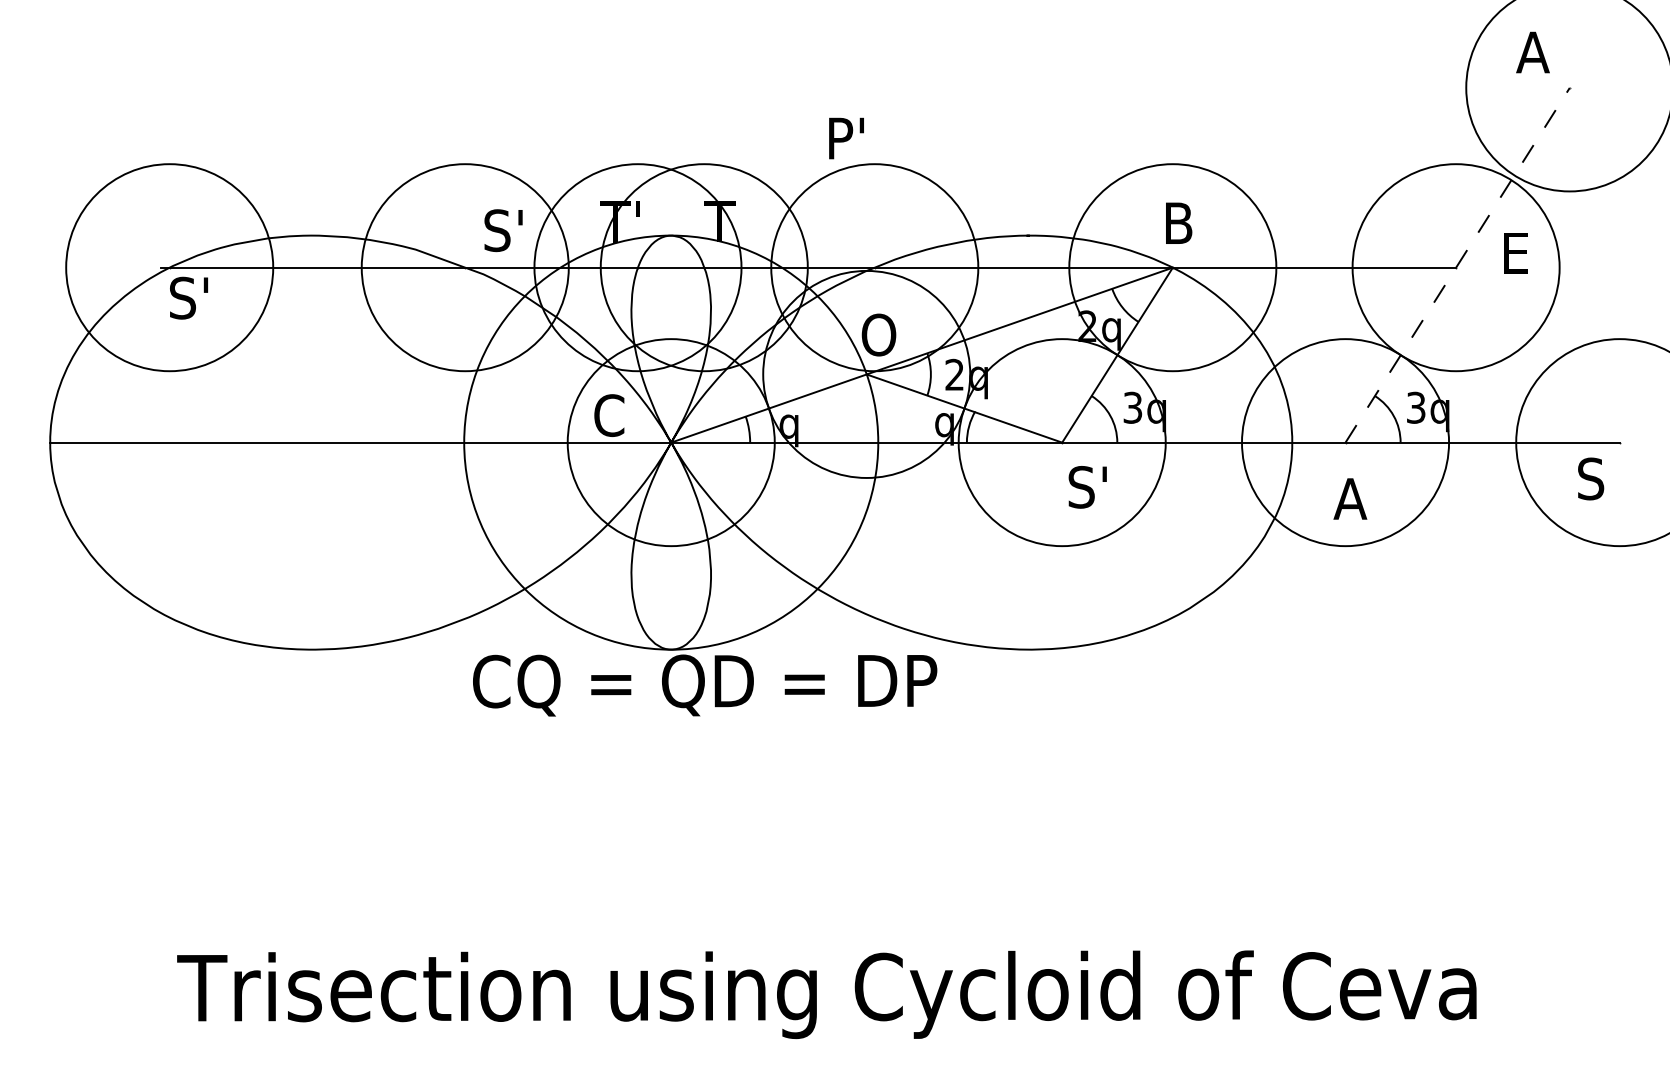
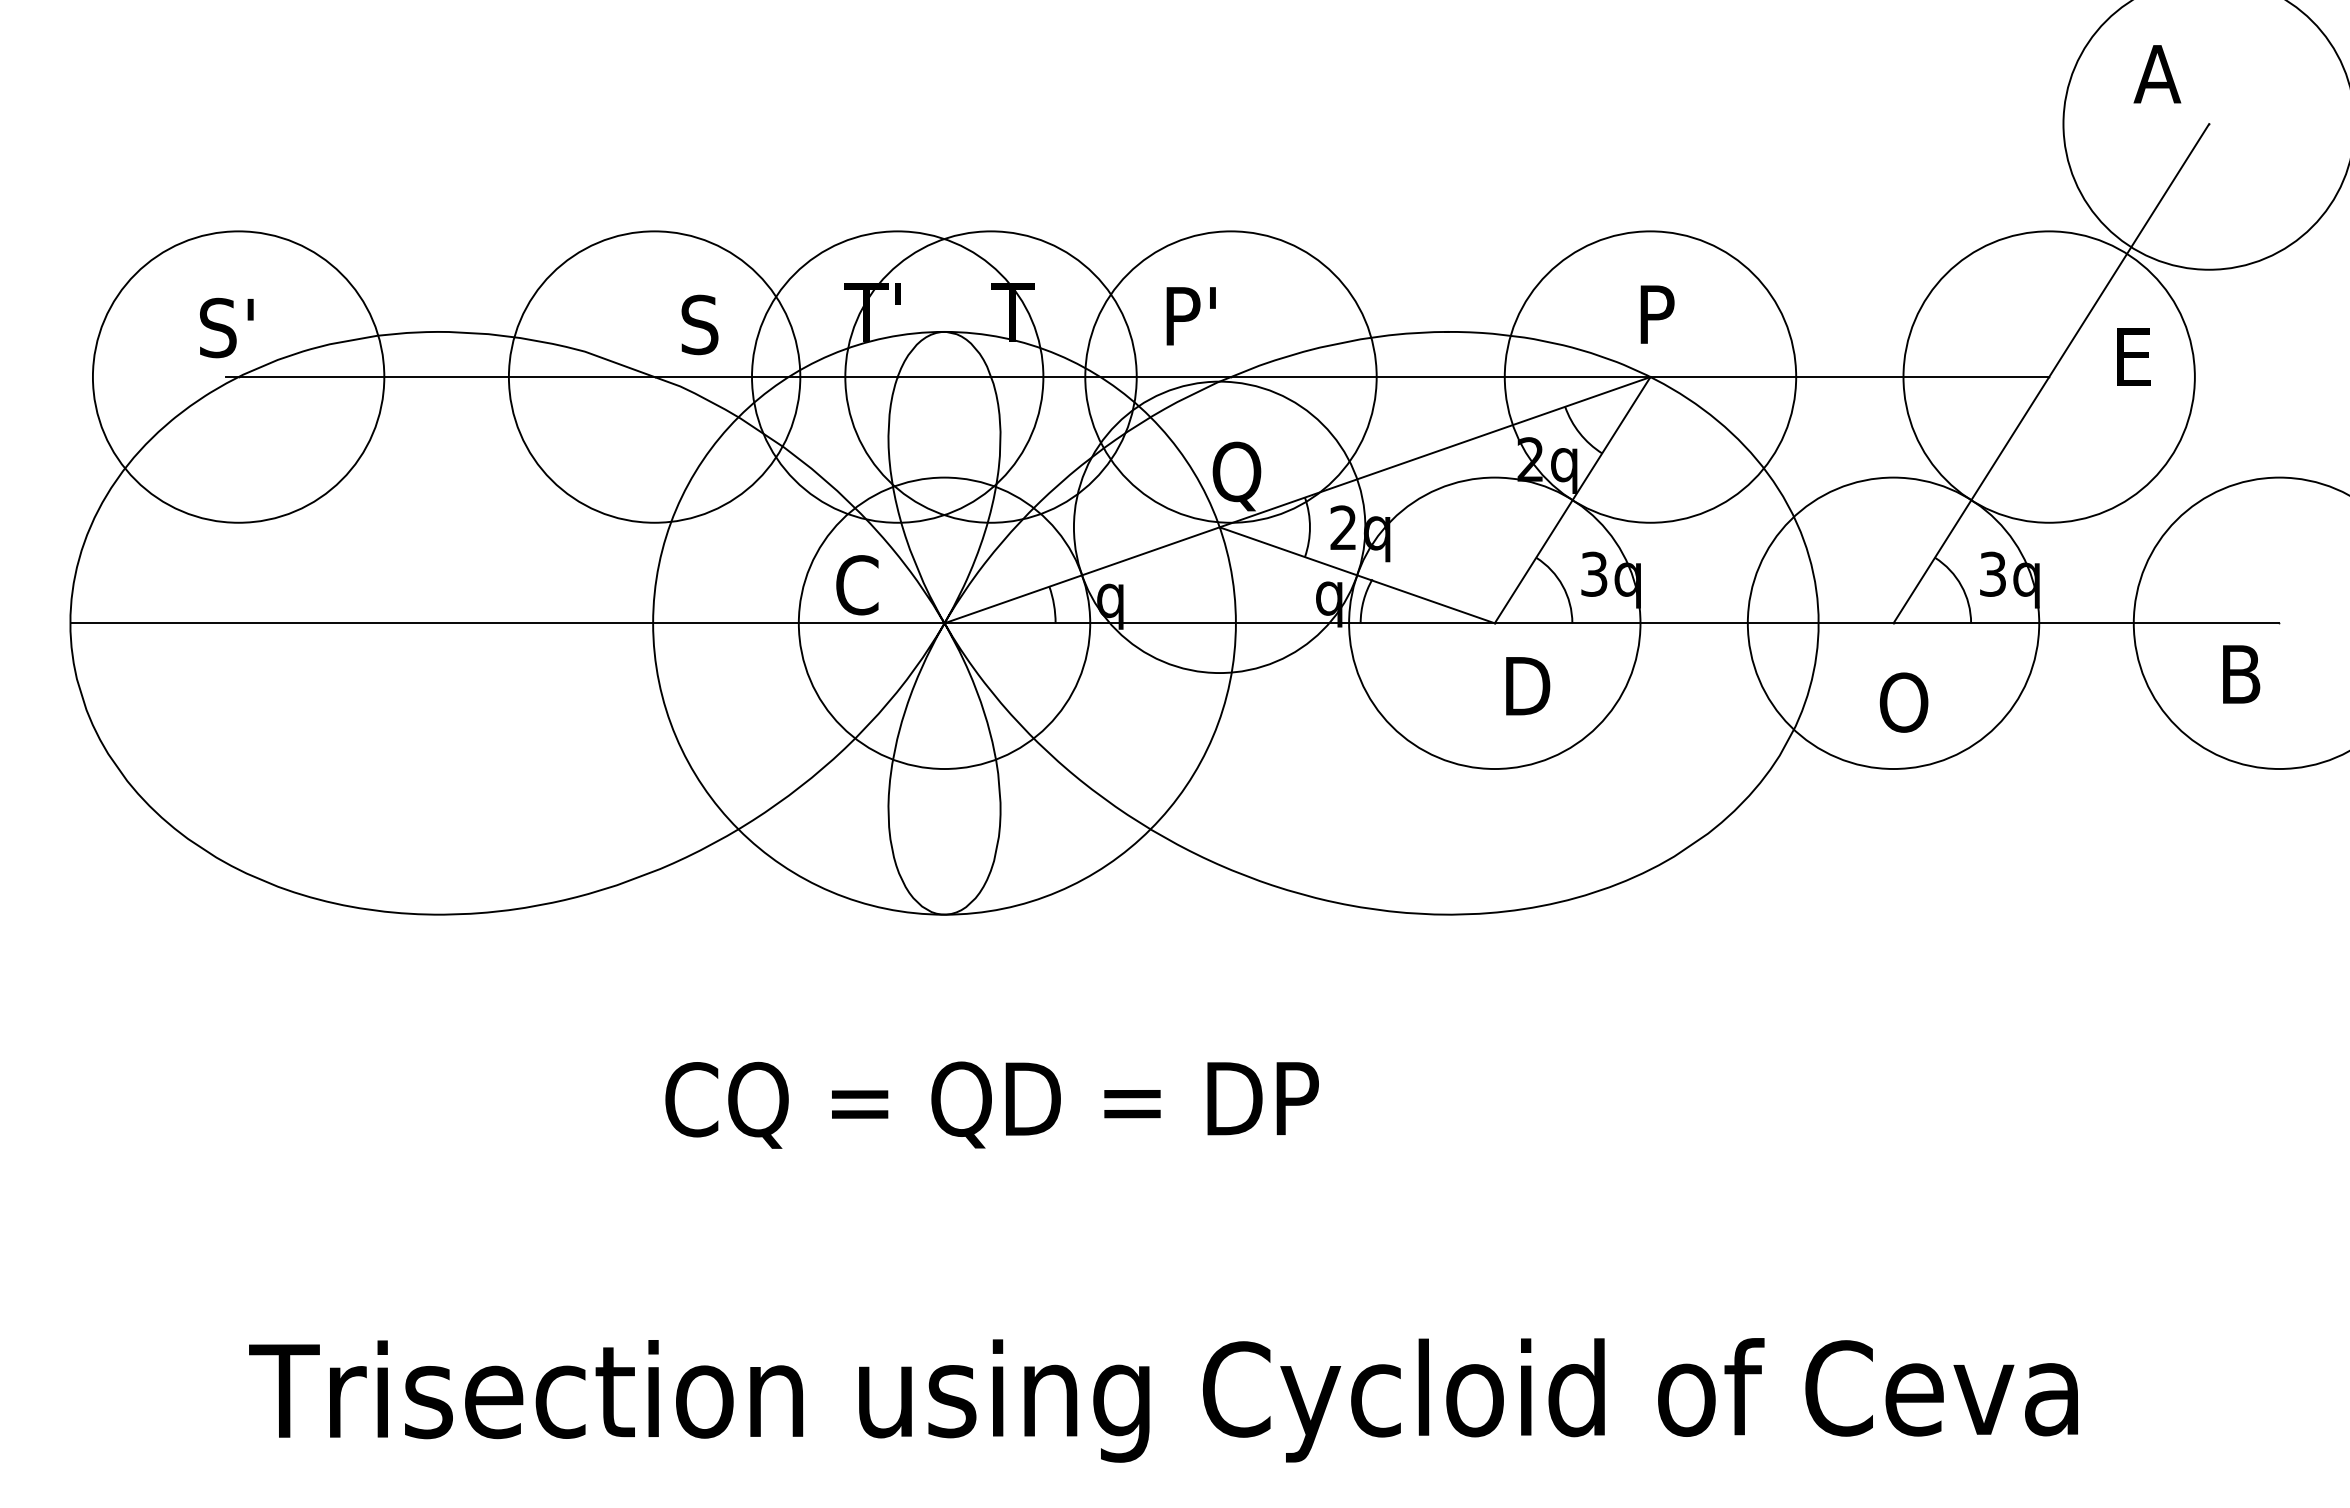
text: (846, 138) -> (1190, 316), moved
text: (520, 217) -> (732, 306), S' -> S
text: (1181, 223) -> (1662, 314), B -> P
line: (1457, 265) -> (2051, 373), dashed -> solid
text: (188, 297) -> (226, 327), moved
text: (888, 351) -> (1250, 495), O -> Q
text: (1592, 479) -> (2240, 674), S -> B
text: (1087, 487) -> (1530, 686), S' -> D
text: (1351, 498) -> (1902, 702), A -> O
text: (704, 685) -> (991, 1104), moved

